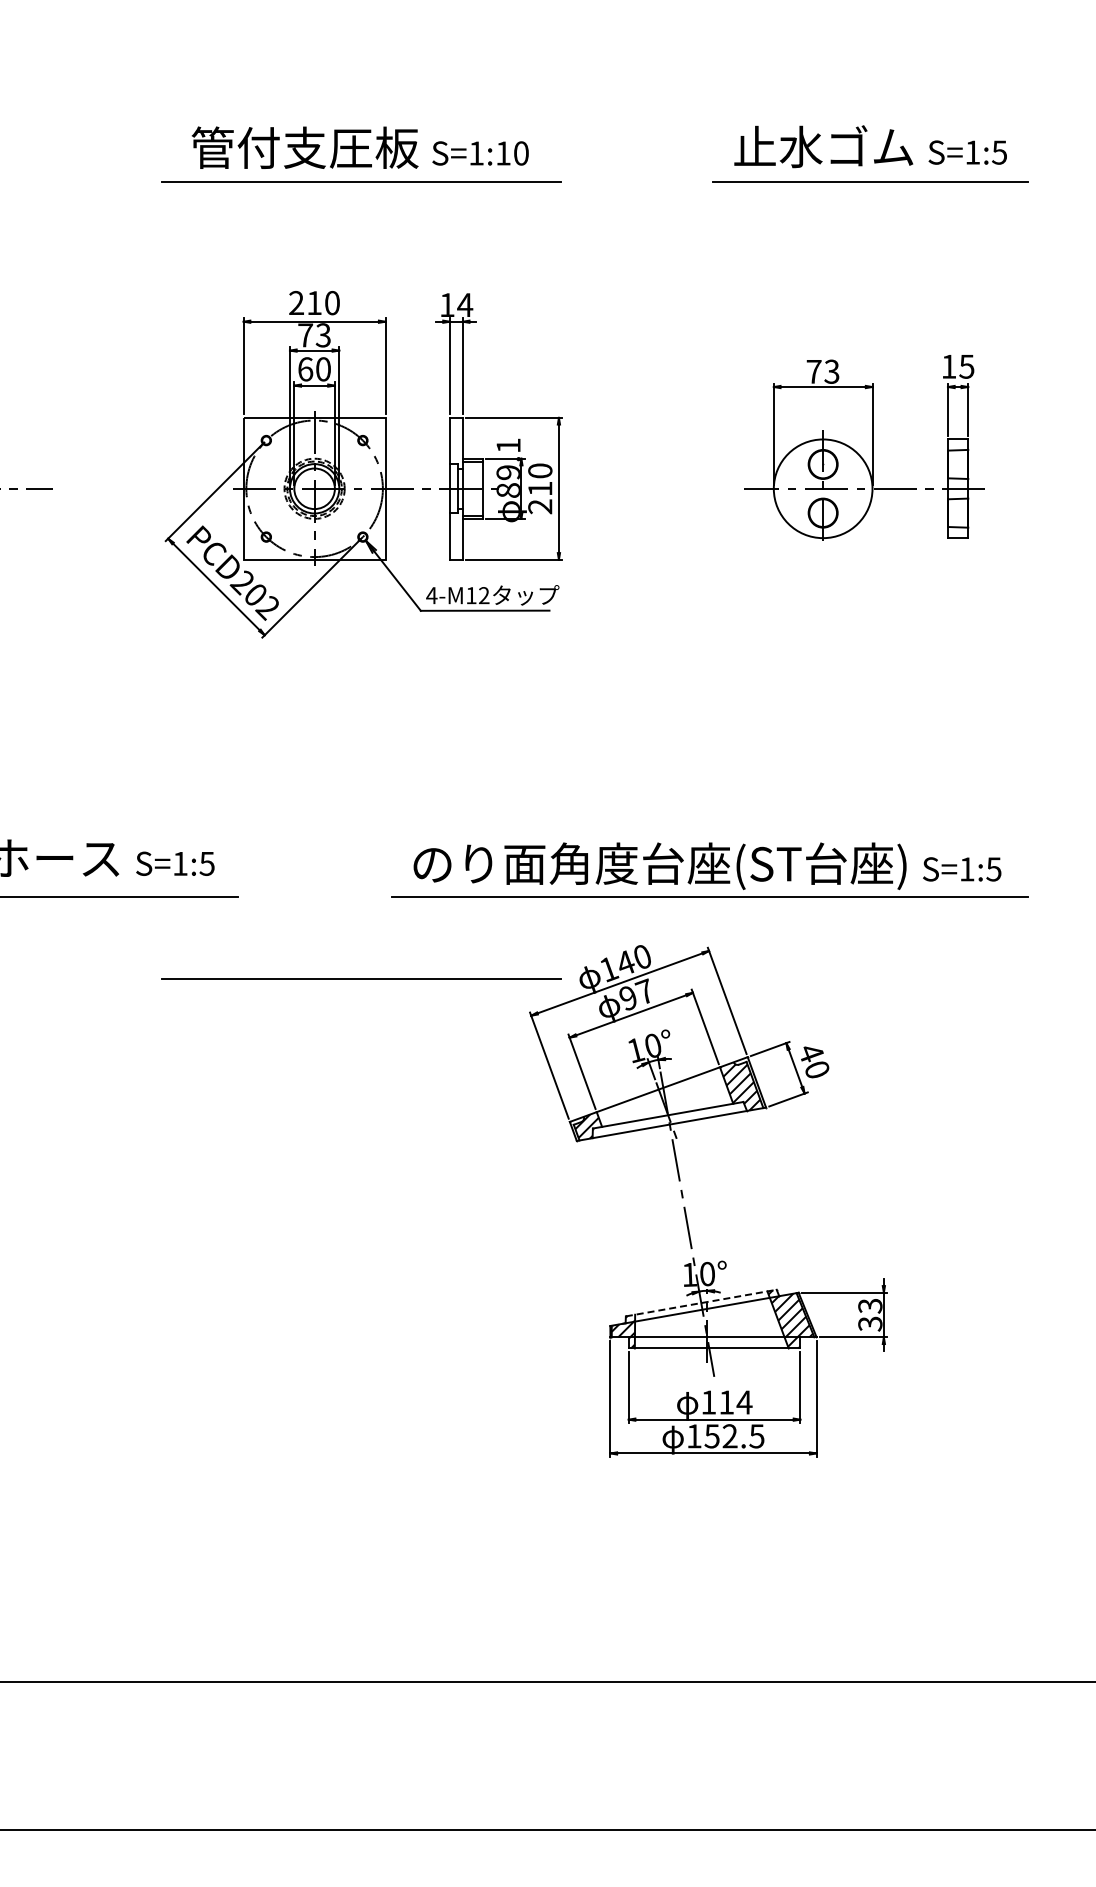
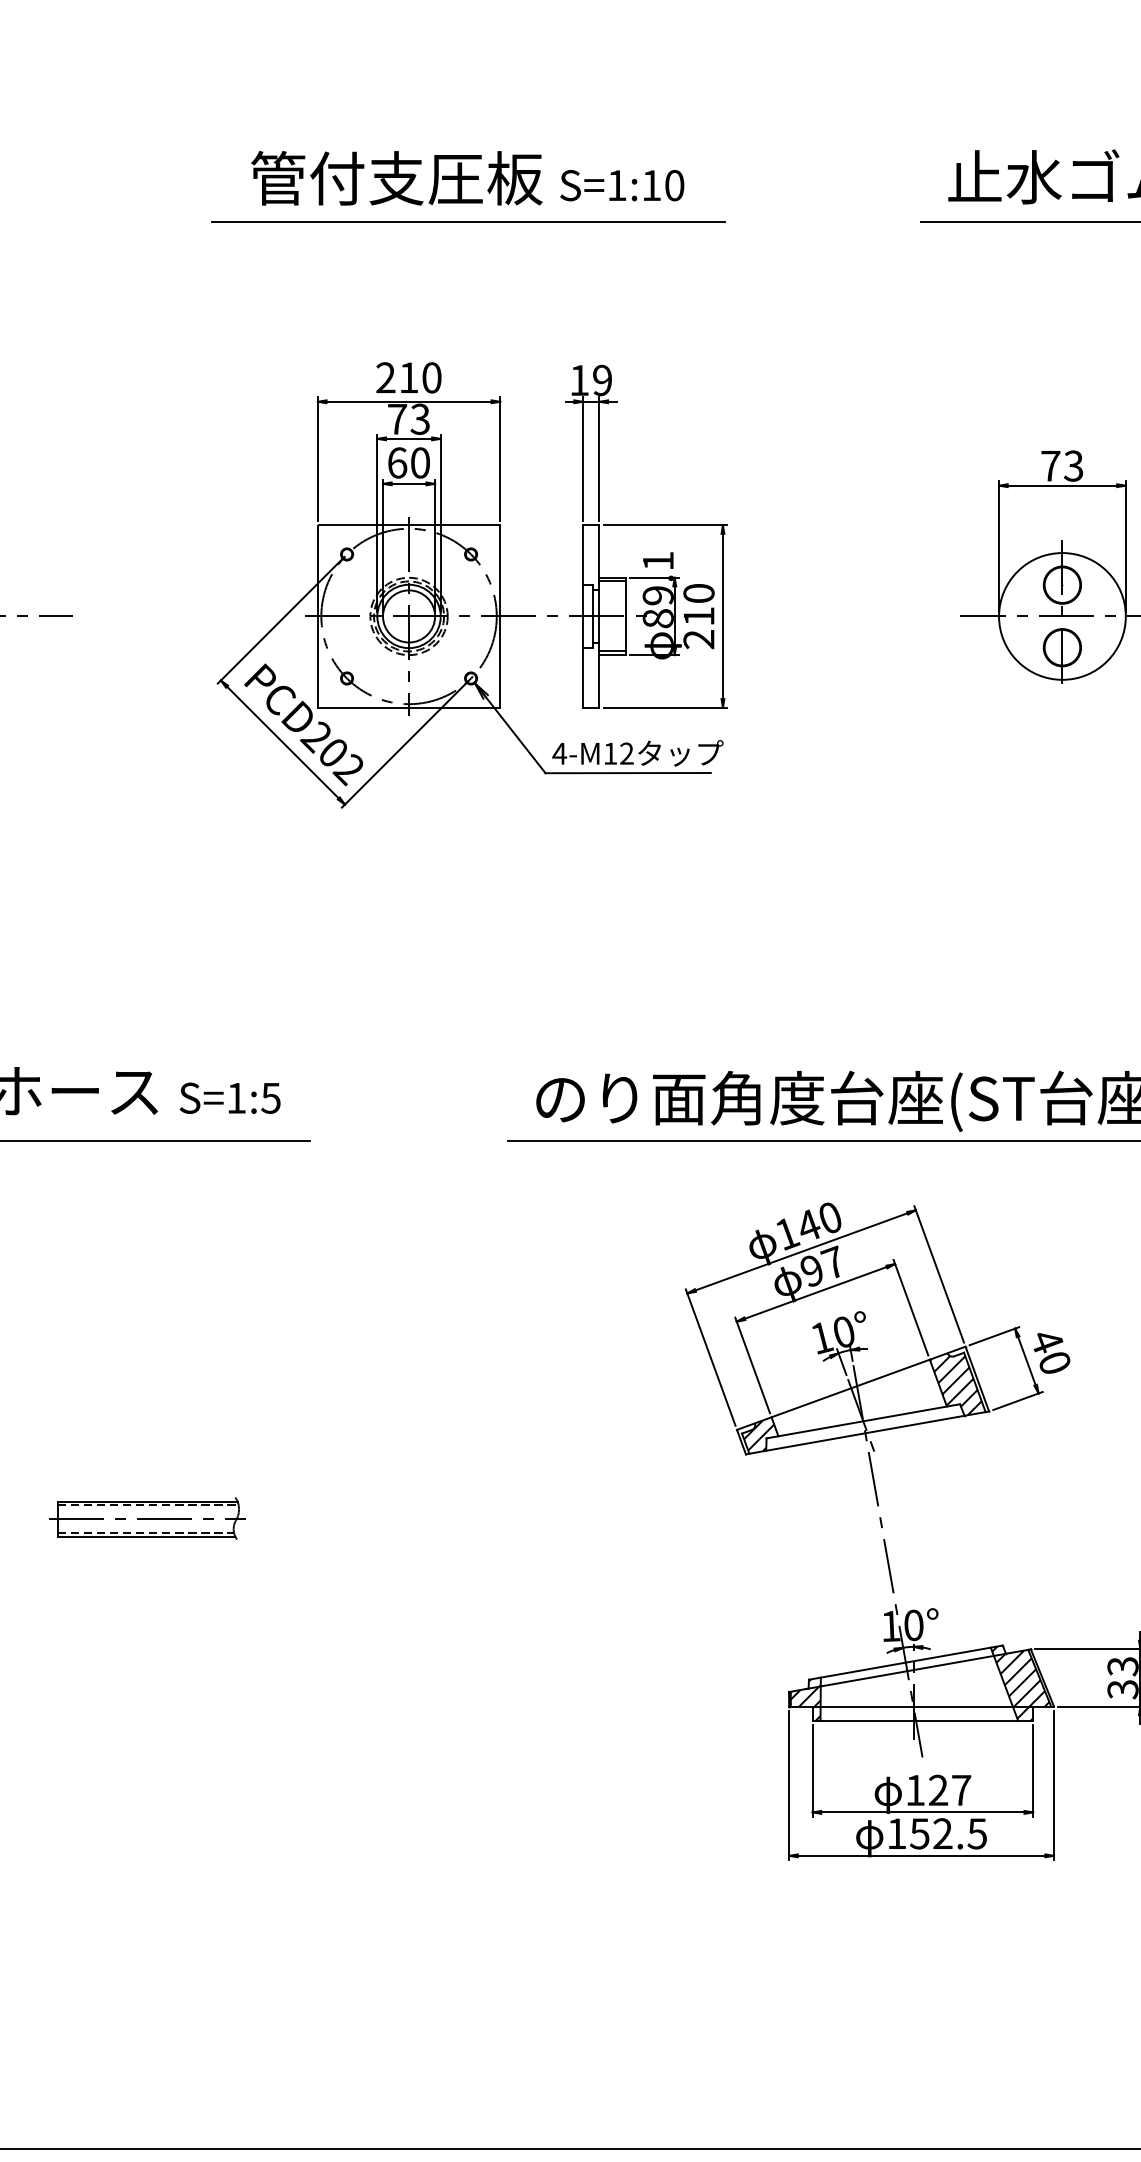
text: (465, 305) -> (602, 380), 14 -> 19
line: (361, 978) -> (469, 1245), removed
part: (110, 1190) -> (146, 1517), added
line: (701, 1303) -> (906, 1663), dashed -> solid
text: (735, 1402) -> (949, 1790), 114 -> 127

